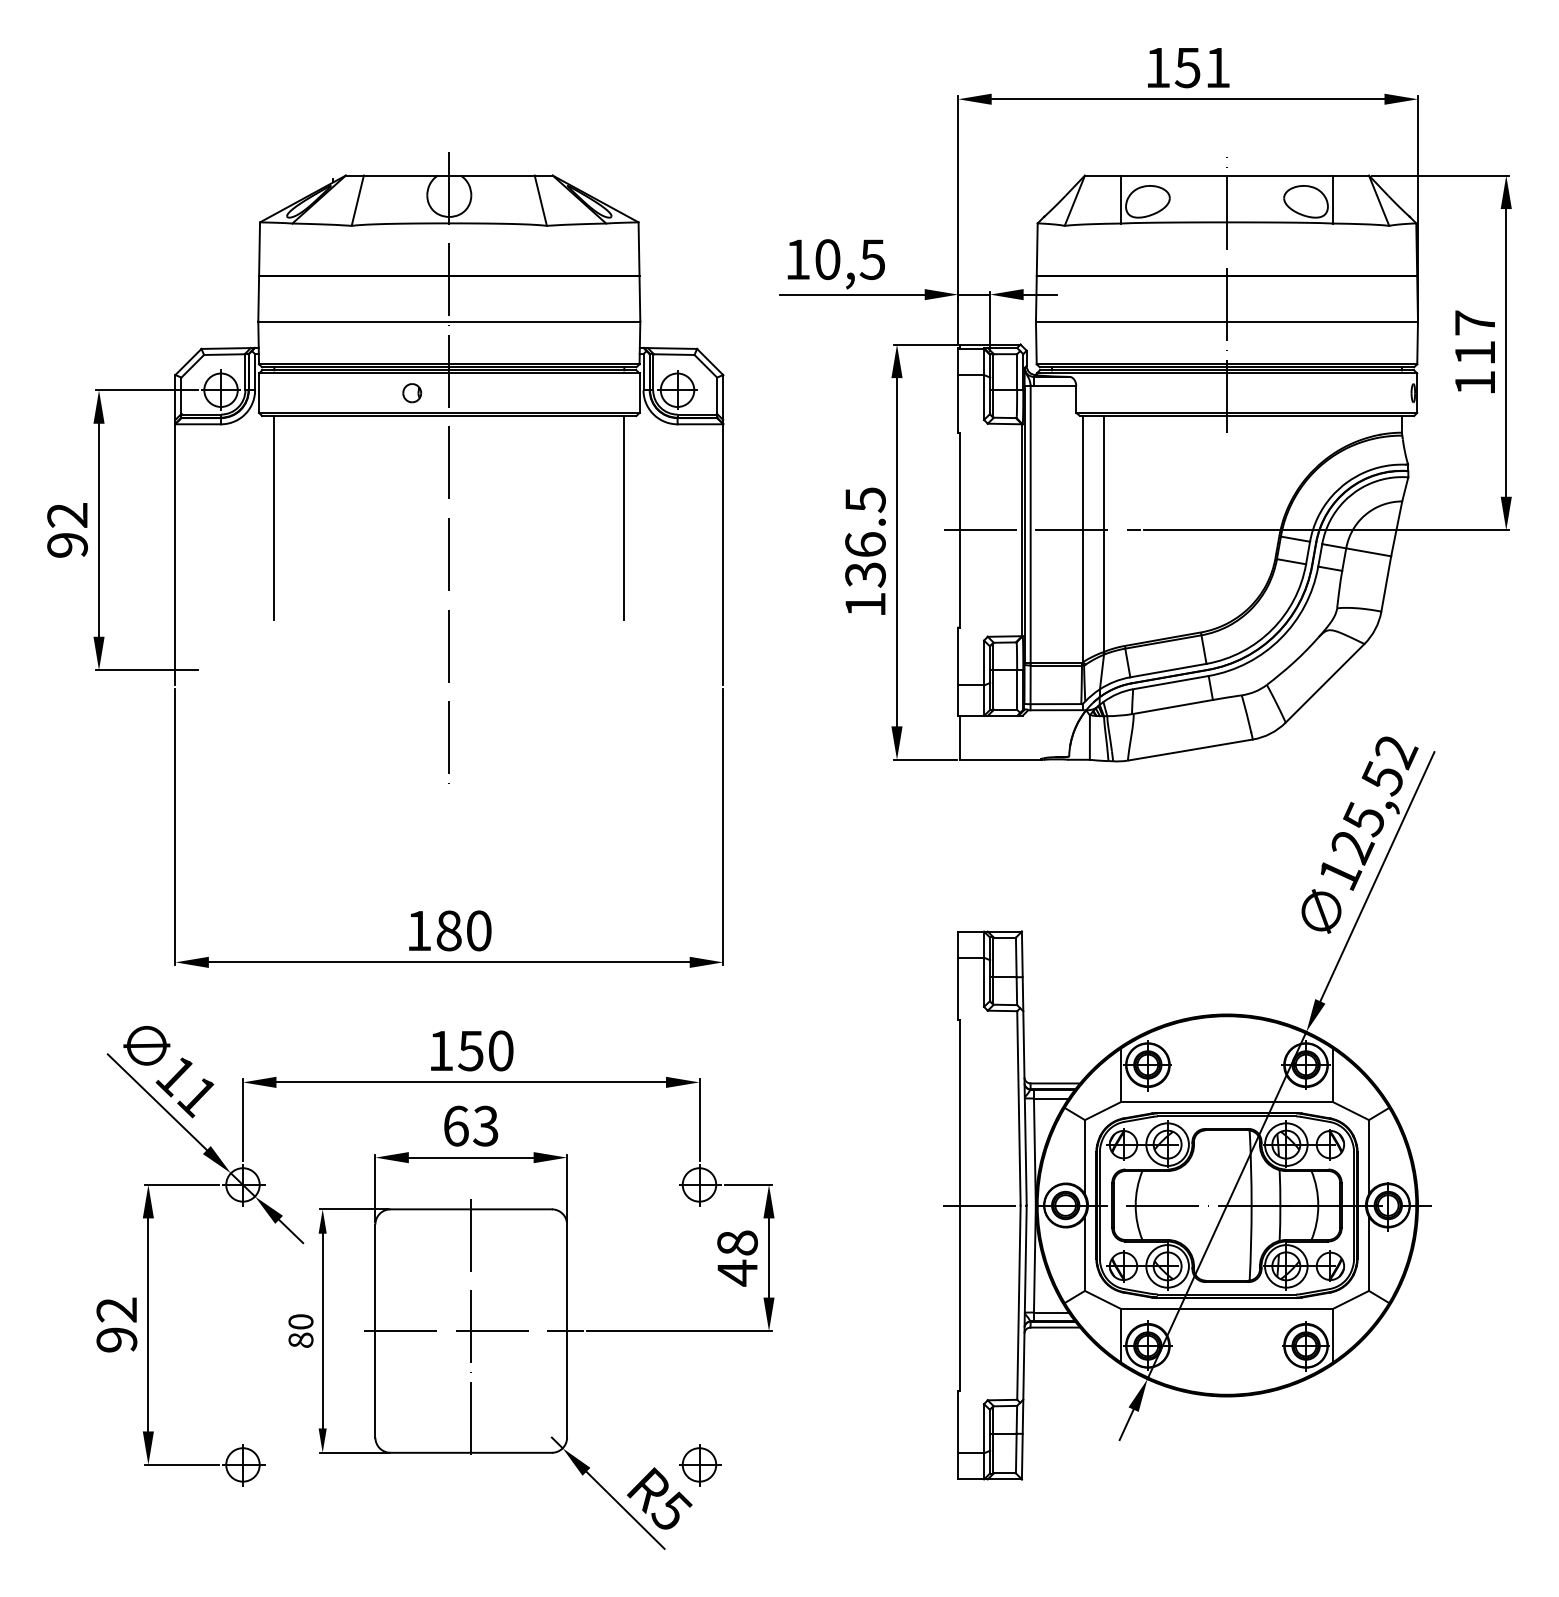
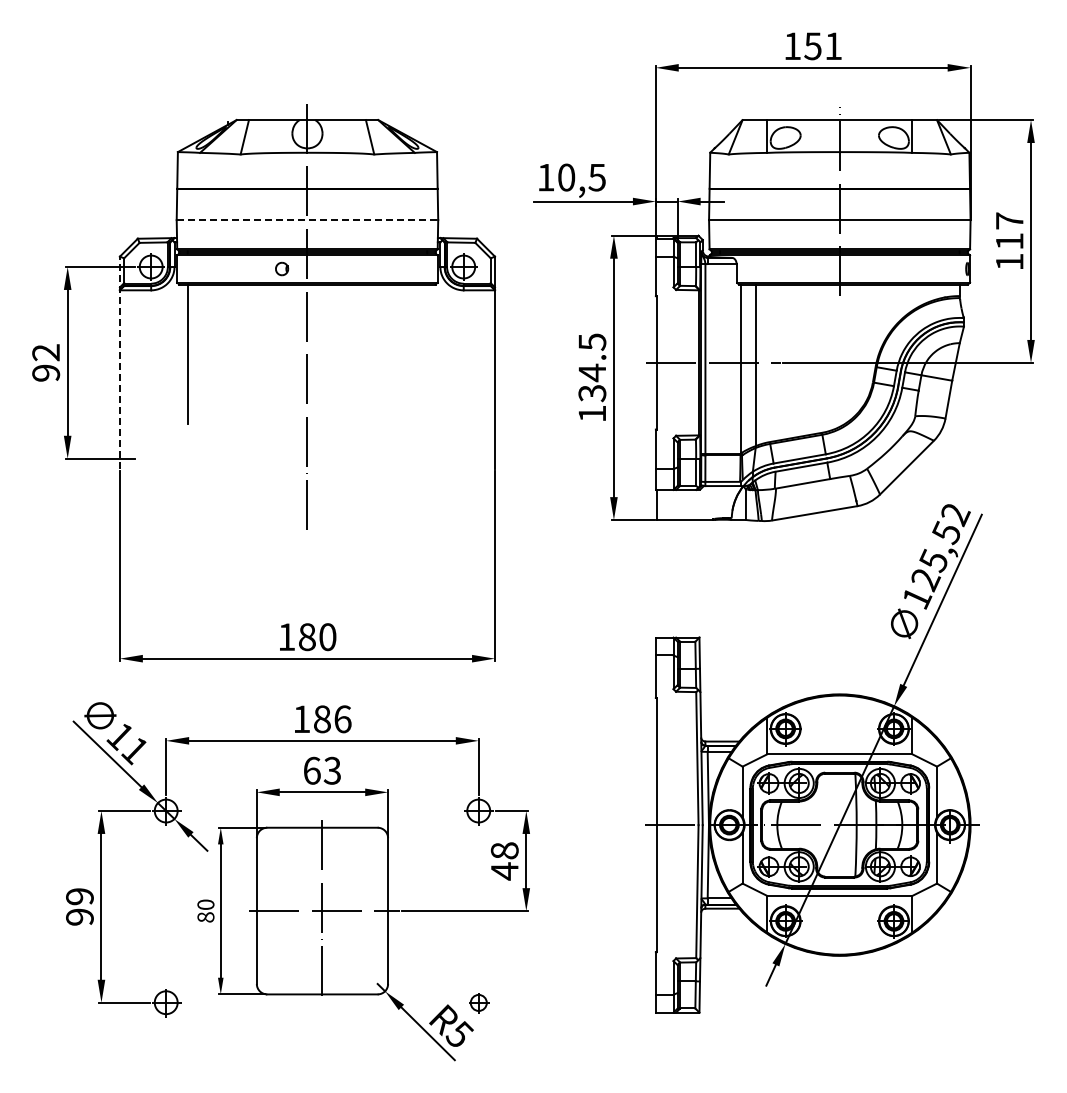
line: (449, 322) -> (307, 220), solid -> dashed
line: (624, 518) -> (427, 354), removed
line: (174, 529) -> (119, 362), solid -> dashed
text: (865, 544) -> (592, 372), 136.5 -> 134.5
text: (485, 1051) -> (332, 719), 150 -> 186
text: (116, 1309) -> (79, 896), 92 -> 99
part: (699, 1466) -> (478, 1003), size x0.7

